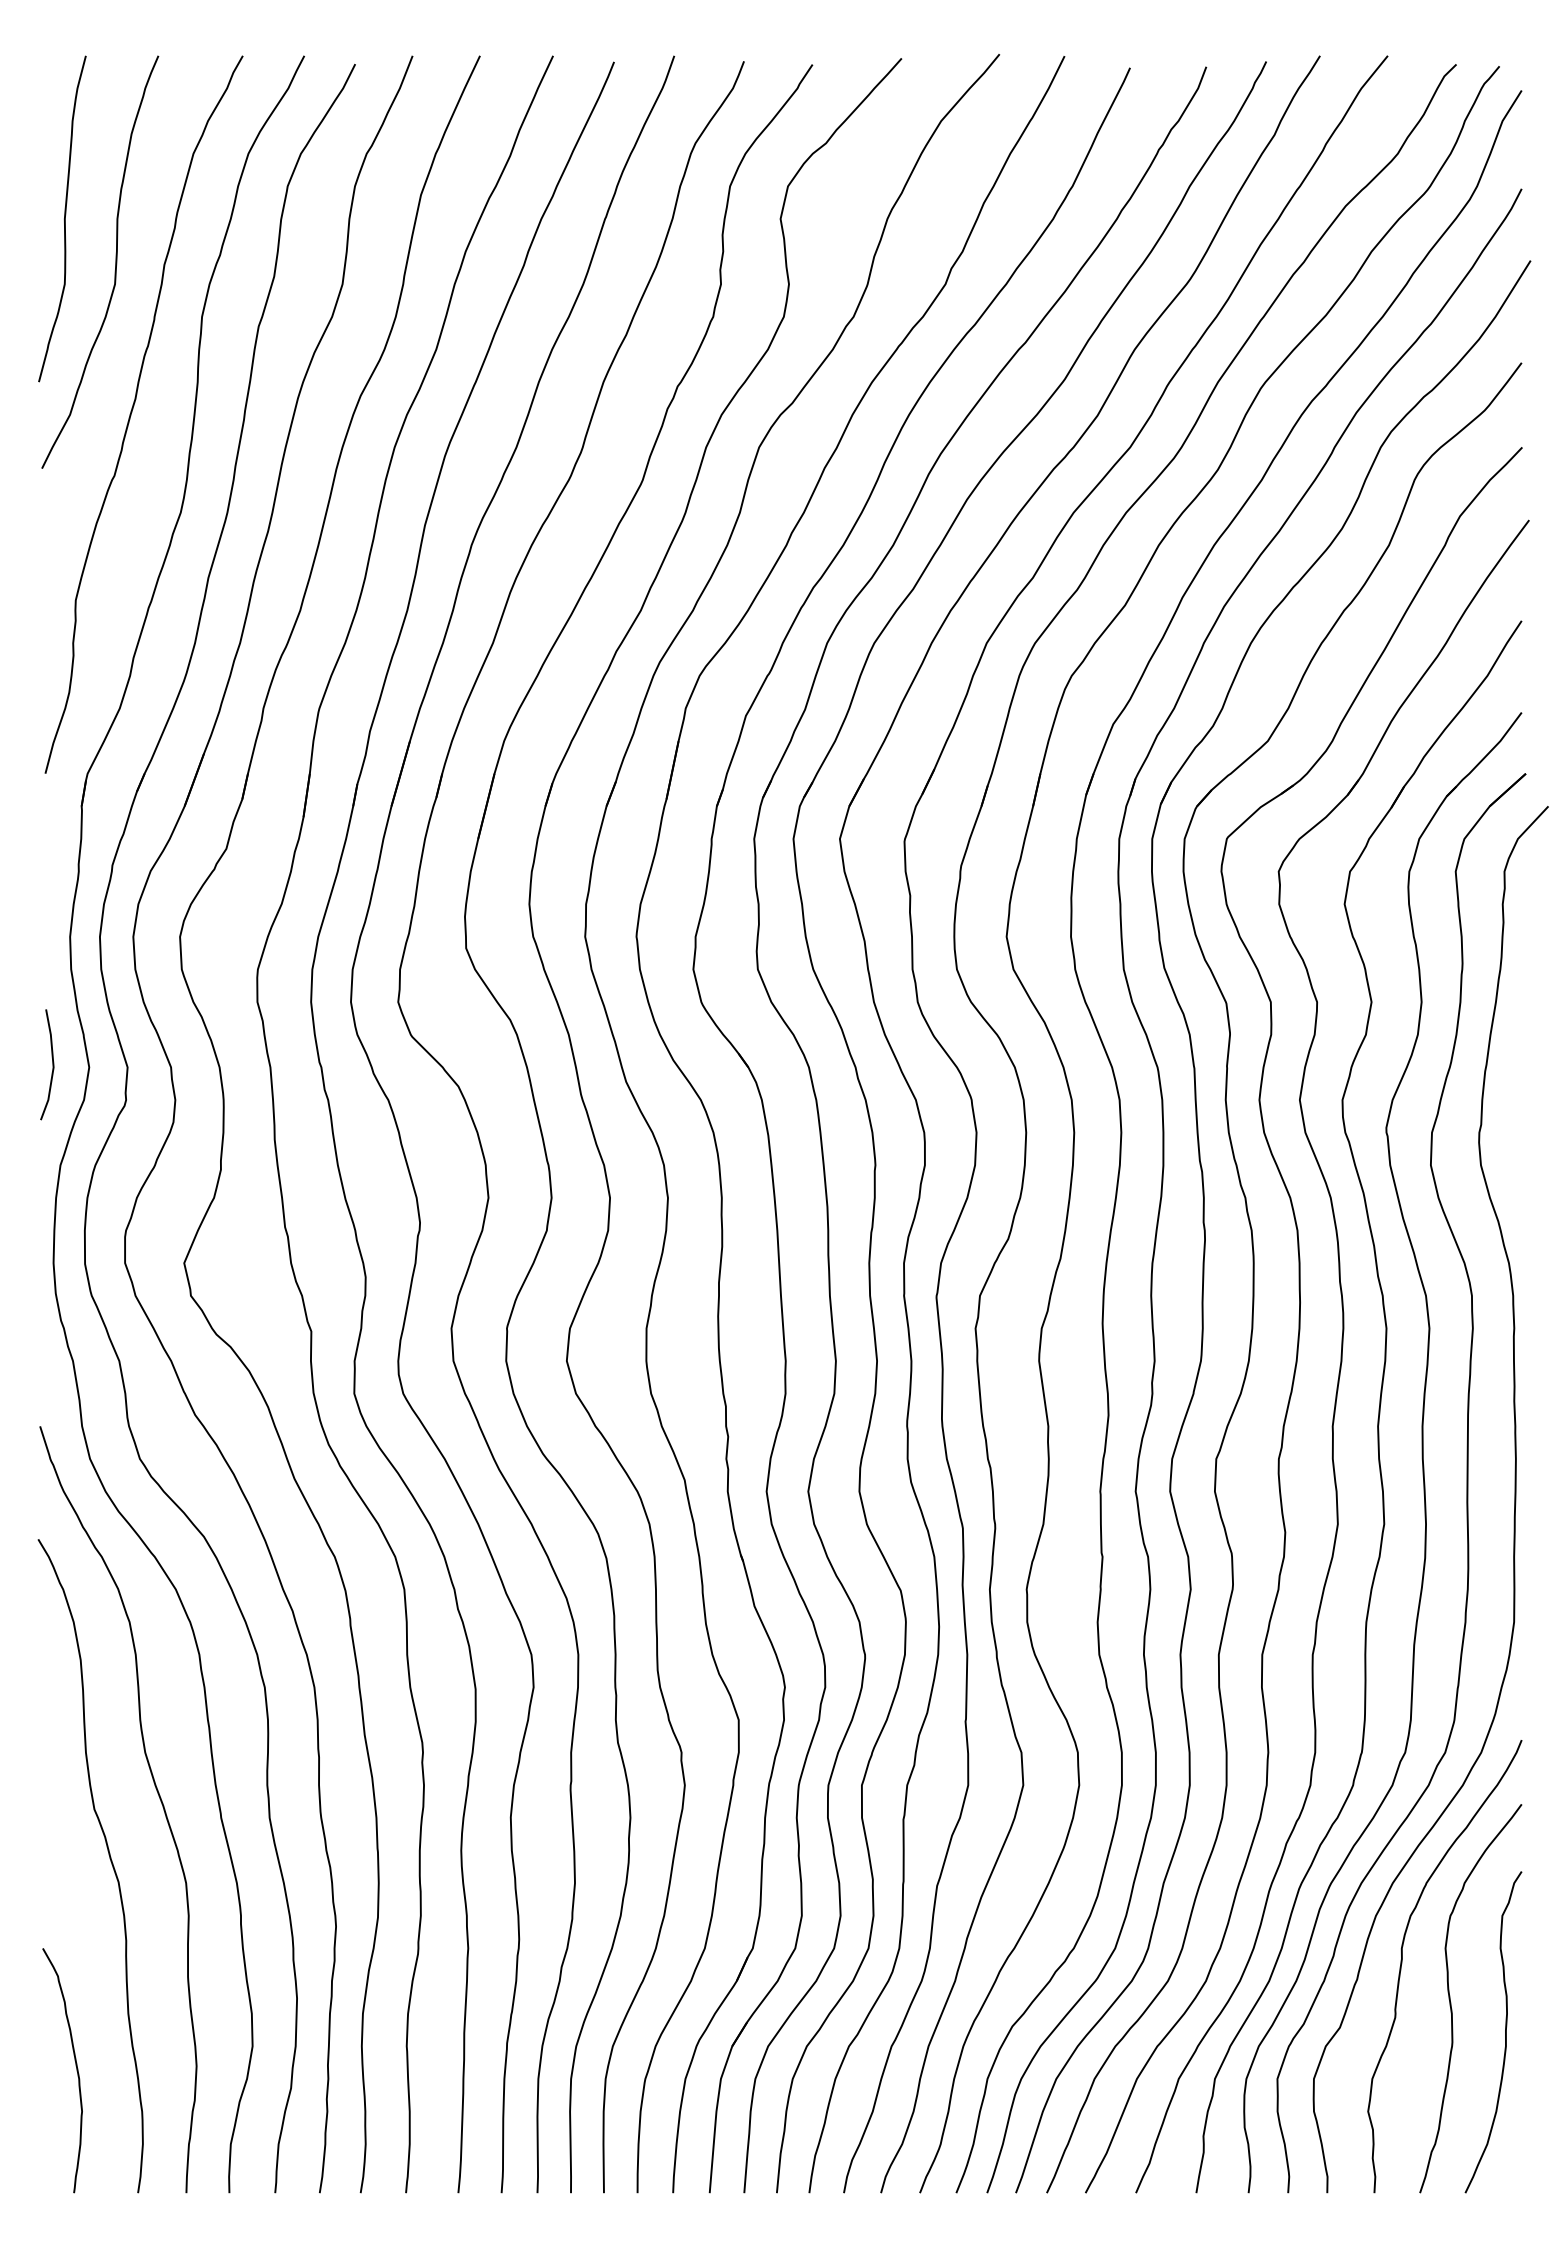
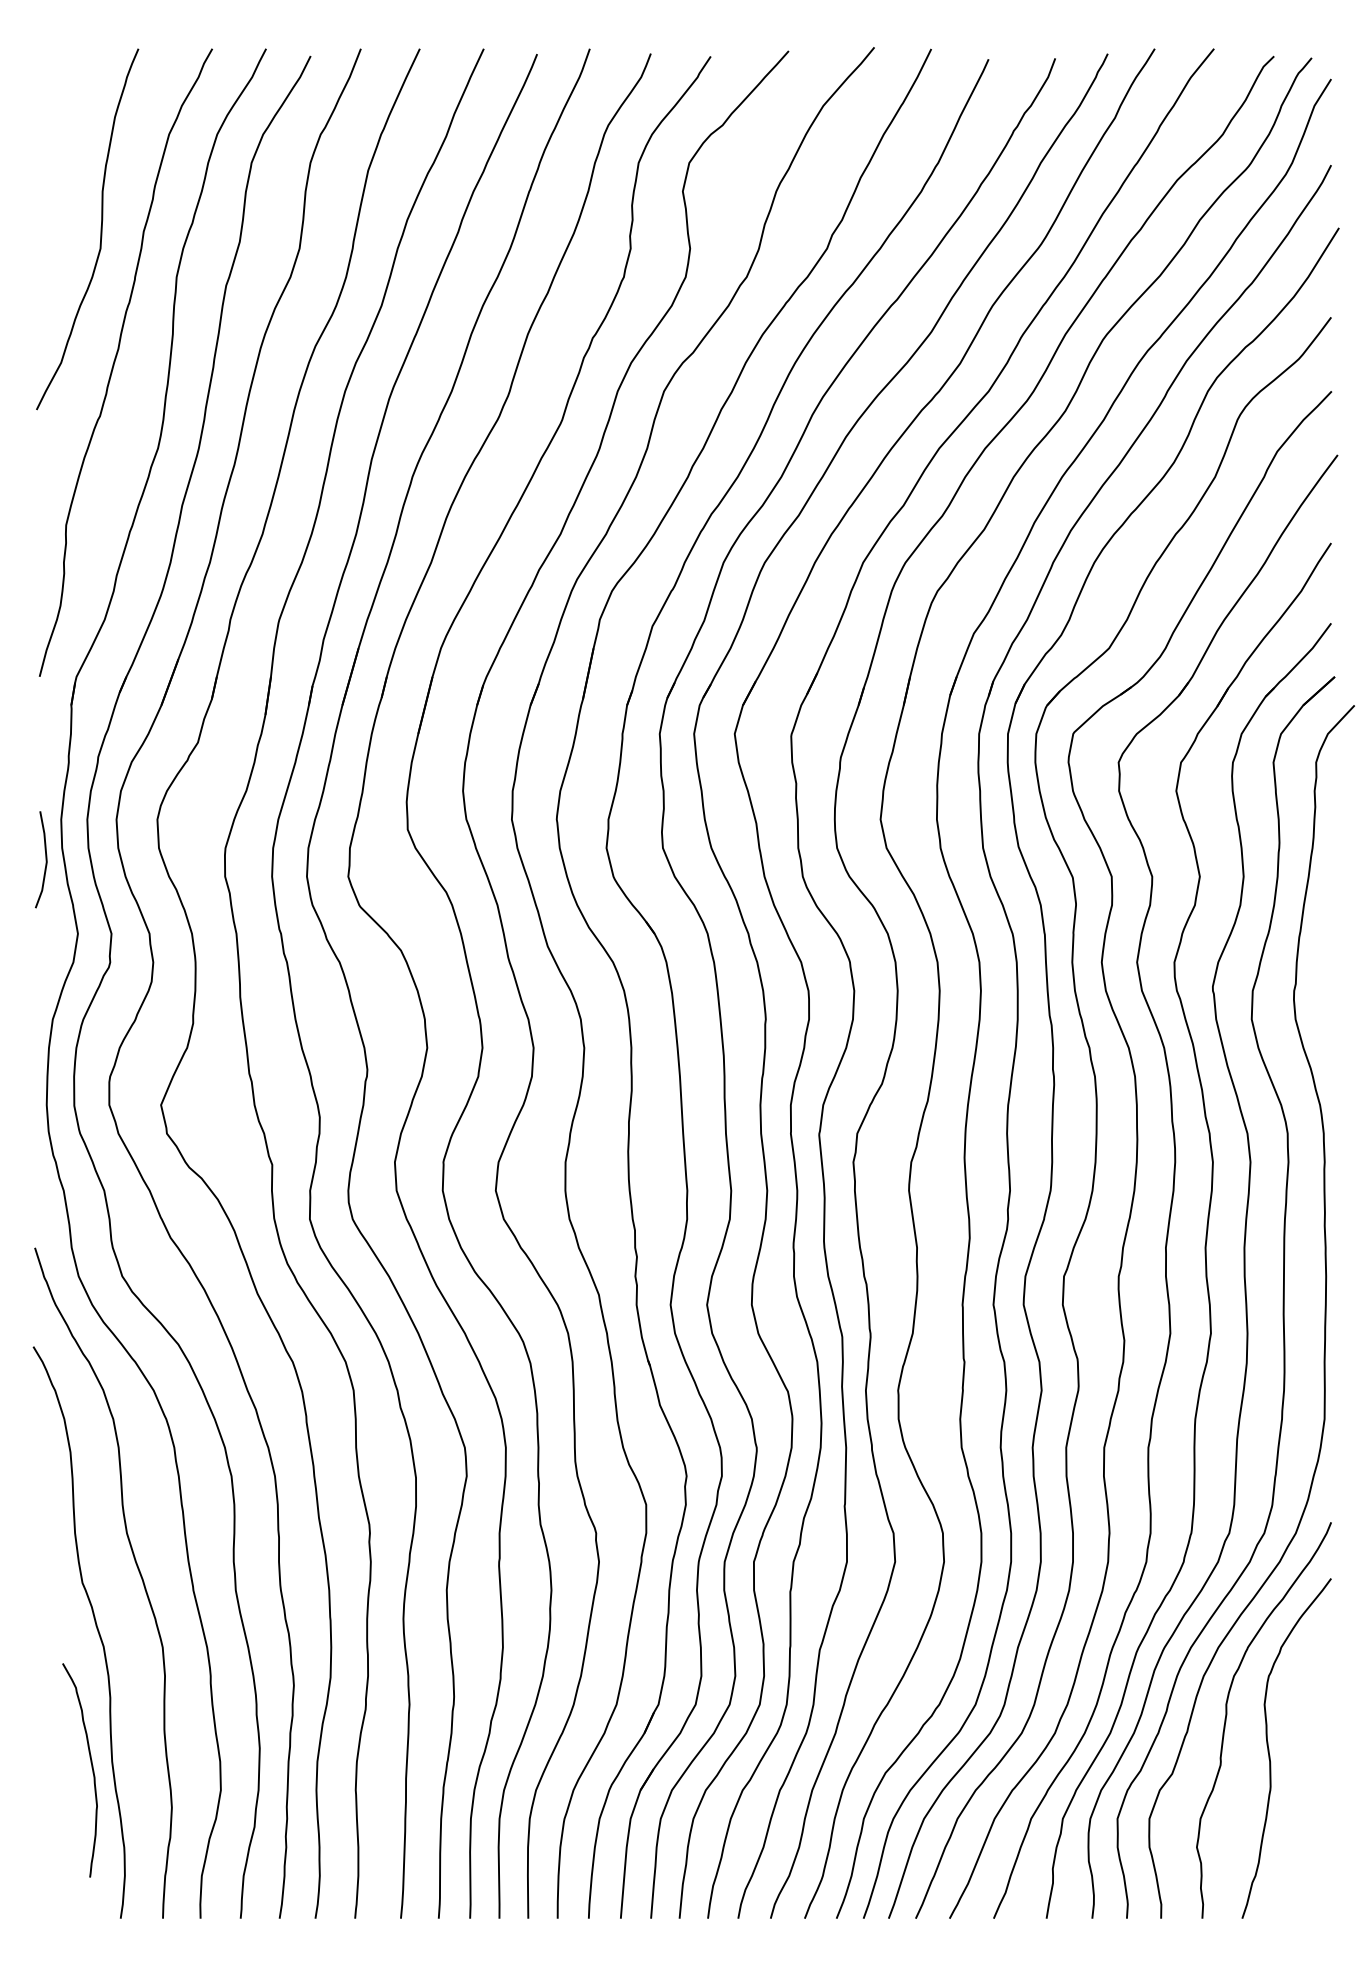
curve: (64, 218) -> (56, 191), removed
line: (52, 1064) -> (45, 859), moved
curve: (1505, 2032) -> (1317, 1778), removed
curve: (75, 2066) -> (91, 1766), moved

